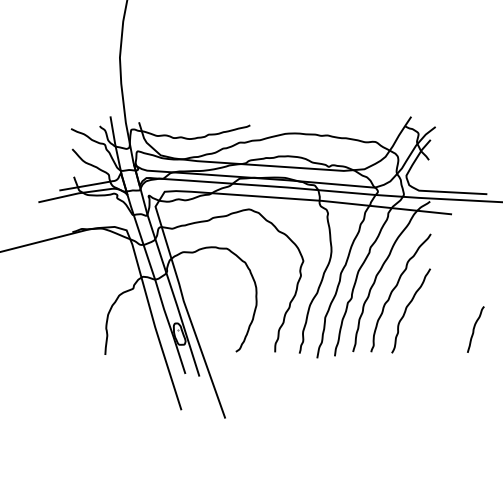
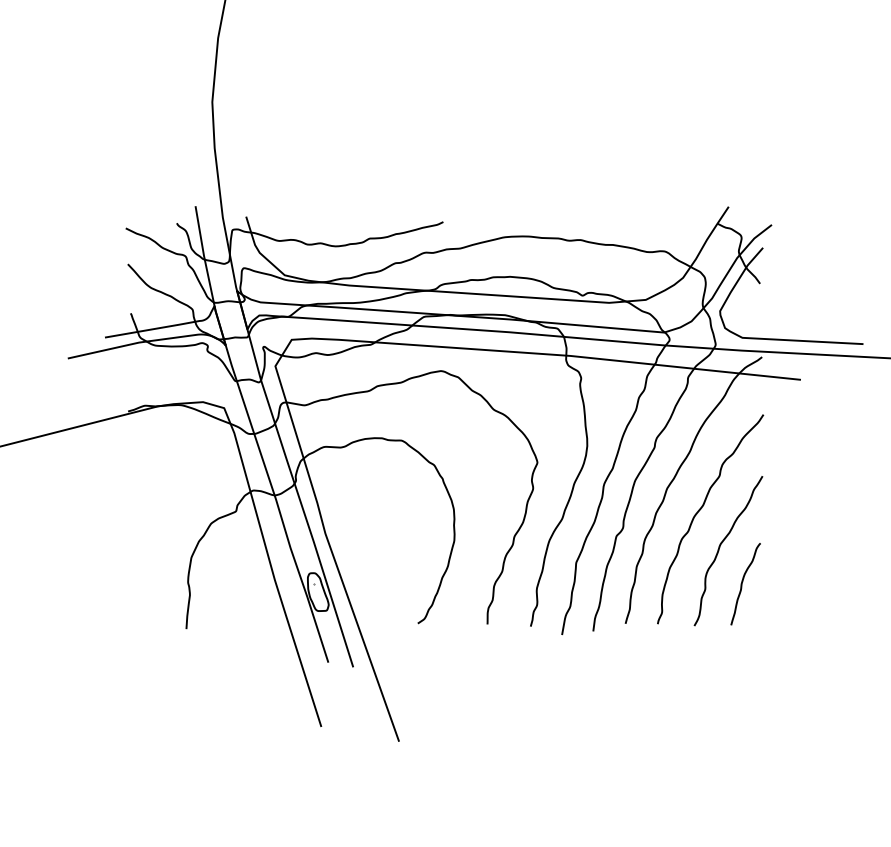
curve: (474, 329) -> (743, 583), moved

